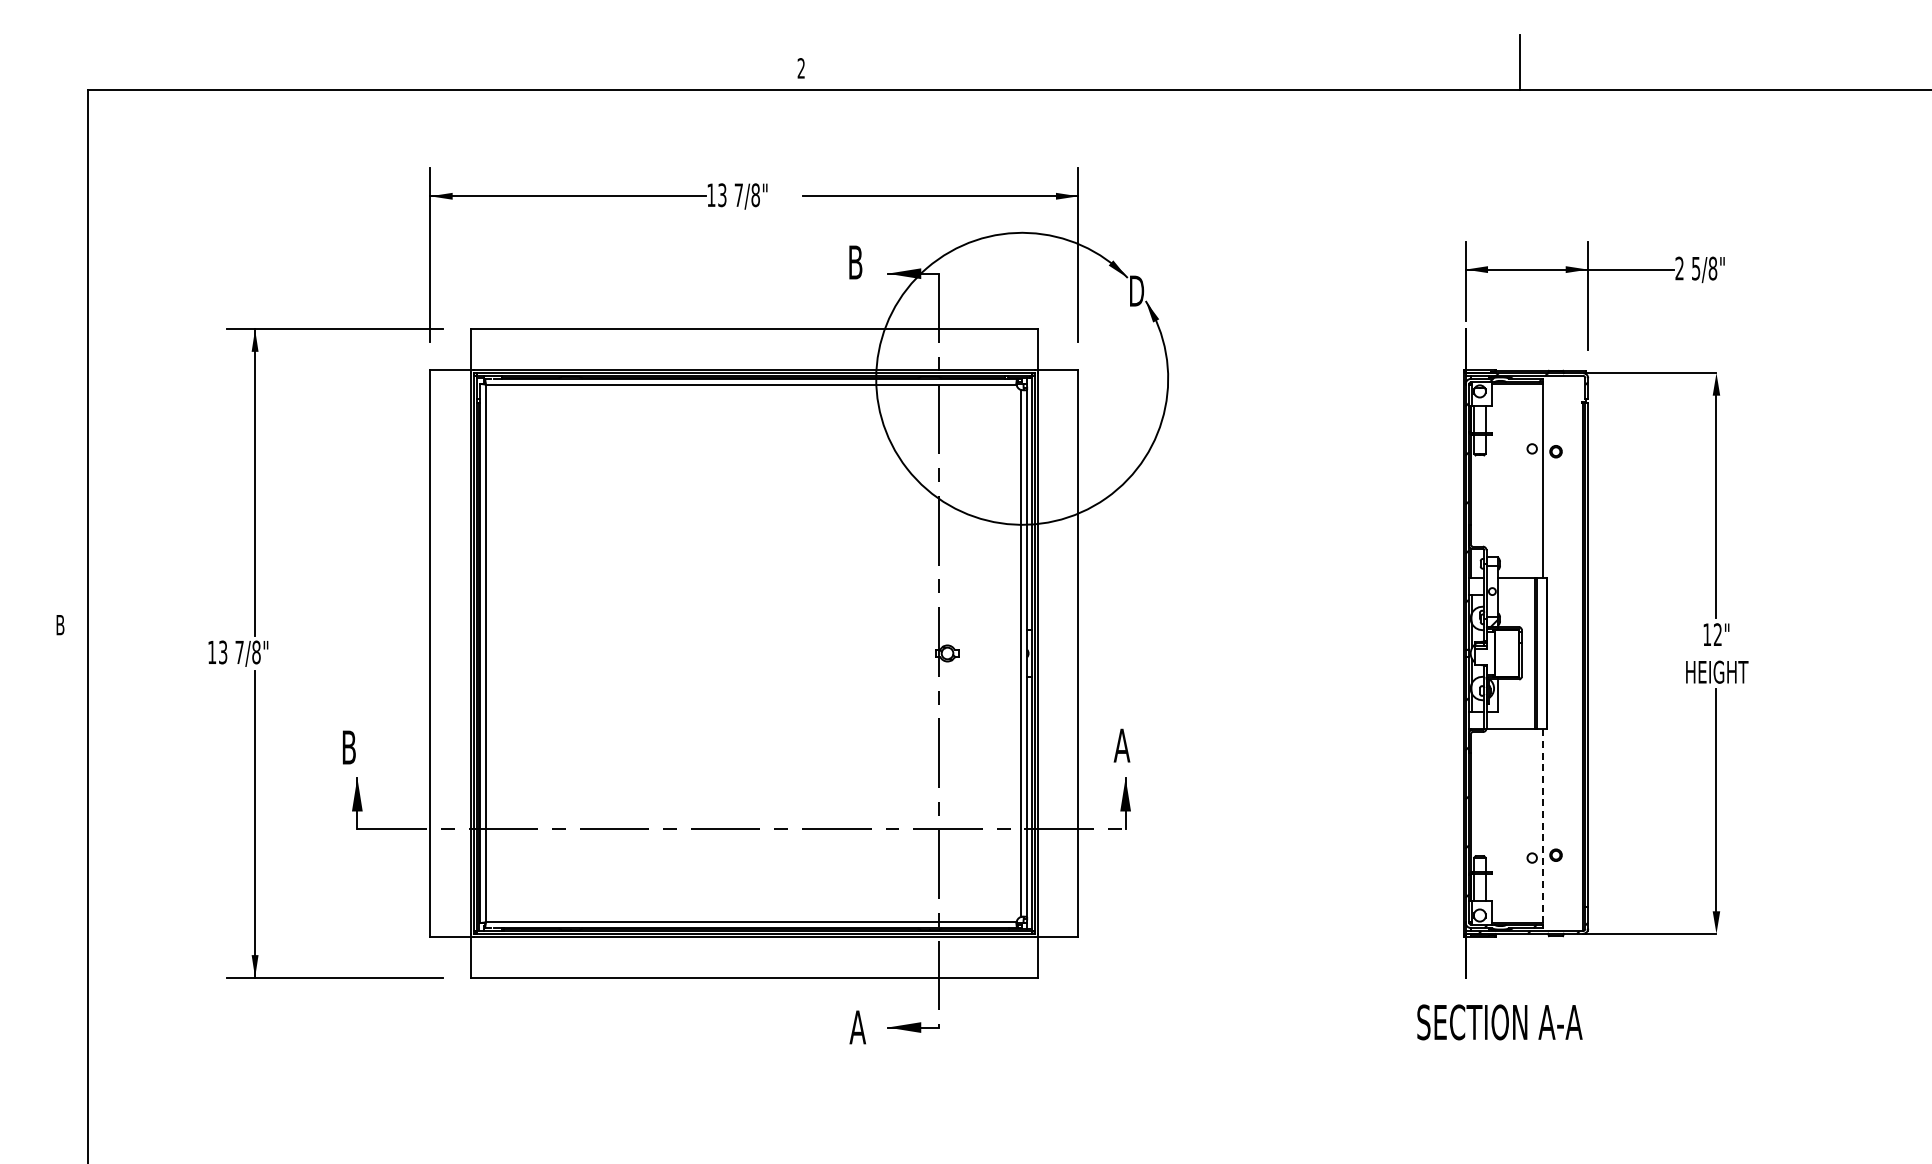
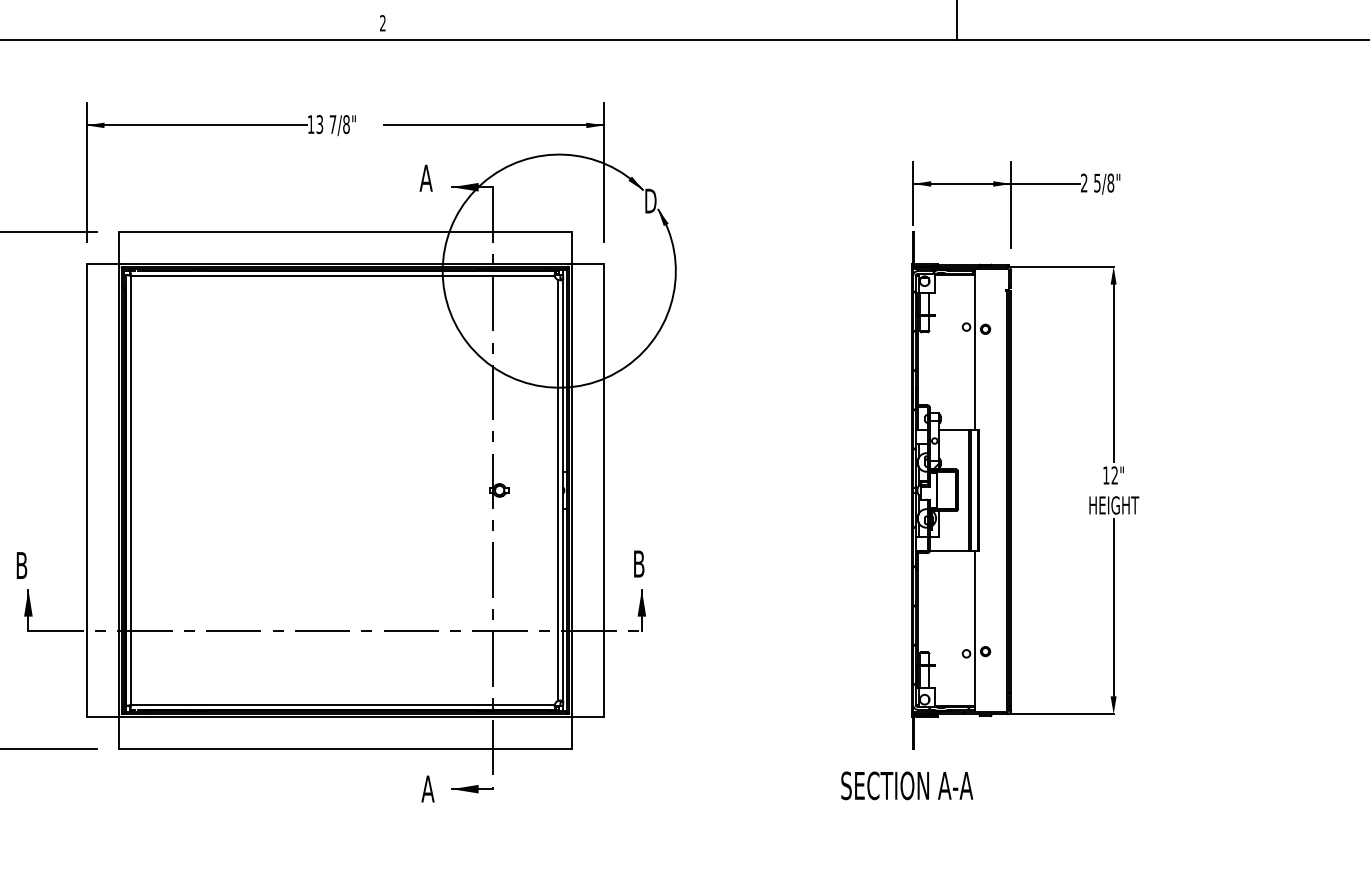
text: (855, 262) -> (426, 178), B -> A
text: (1121, 745) -> (638, 563), A -> B
line: (1543, 826) -> (975, 628), dashed -> solid
text: (1499, 1022) -> (906, 785), moved

